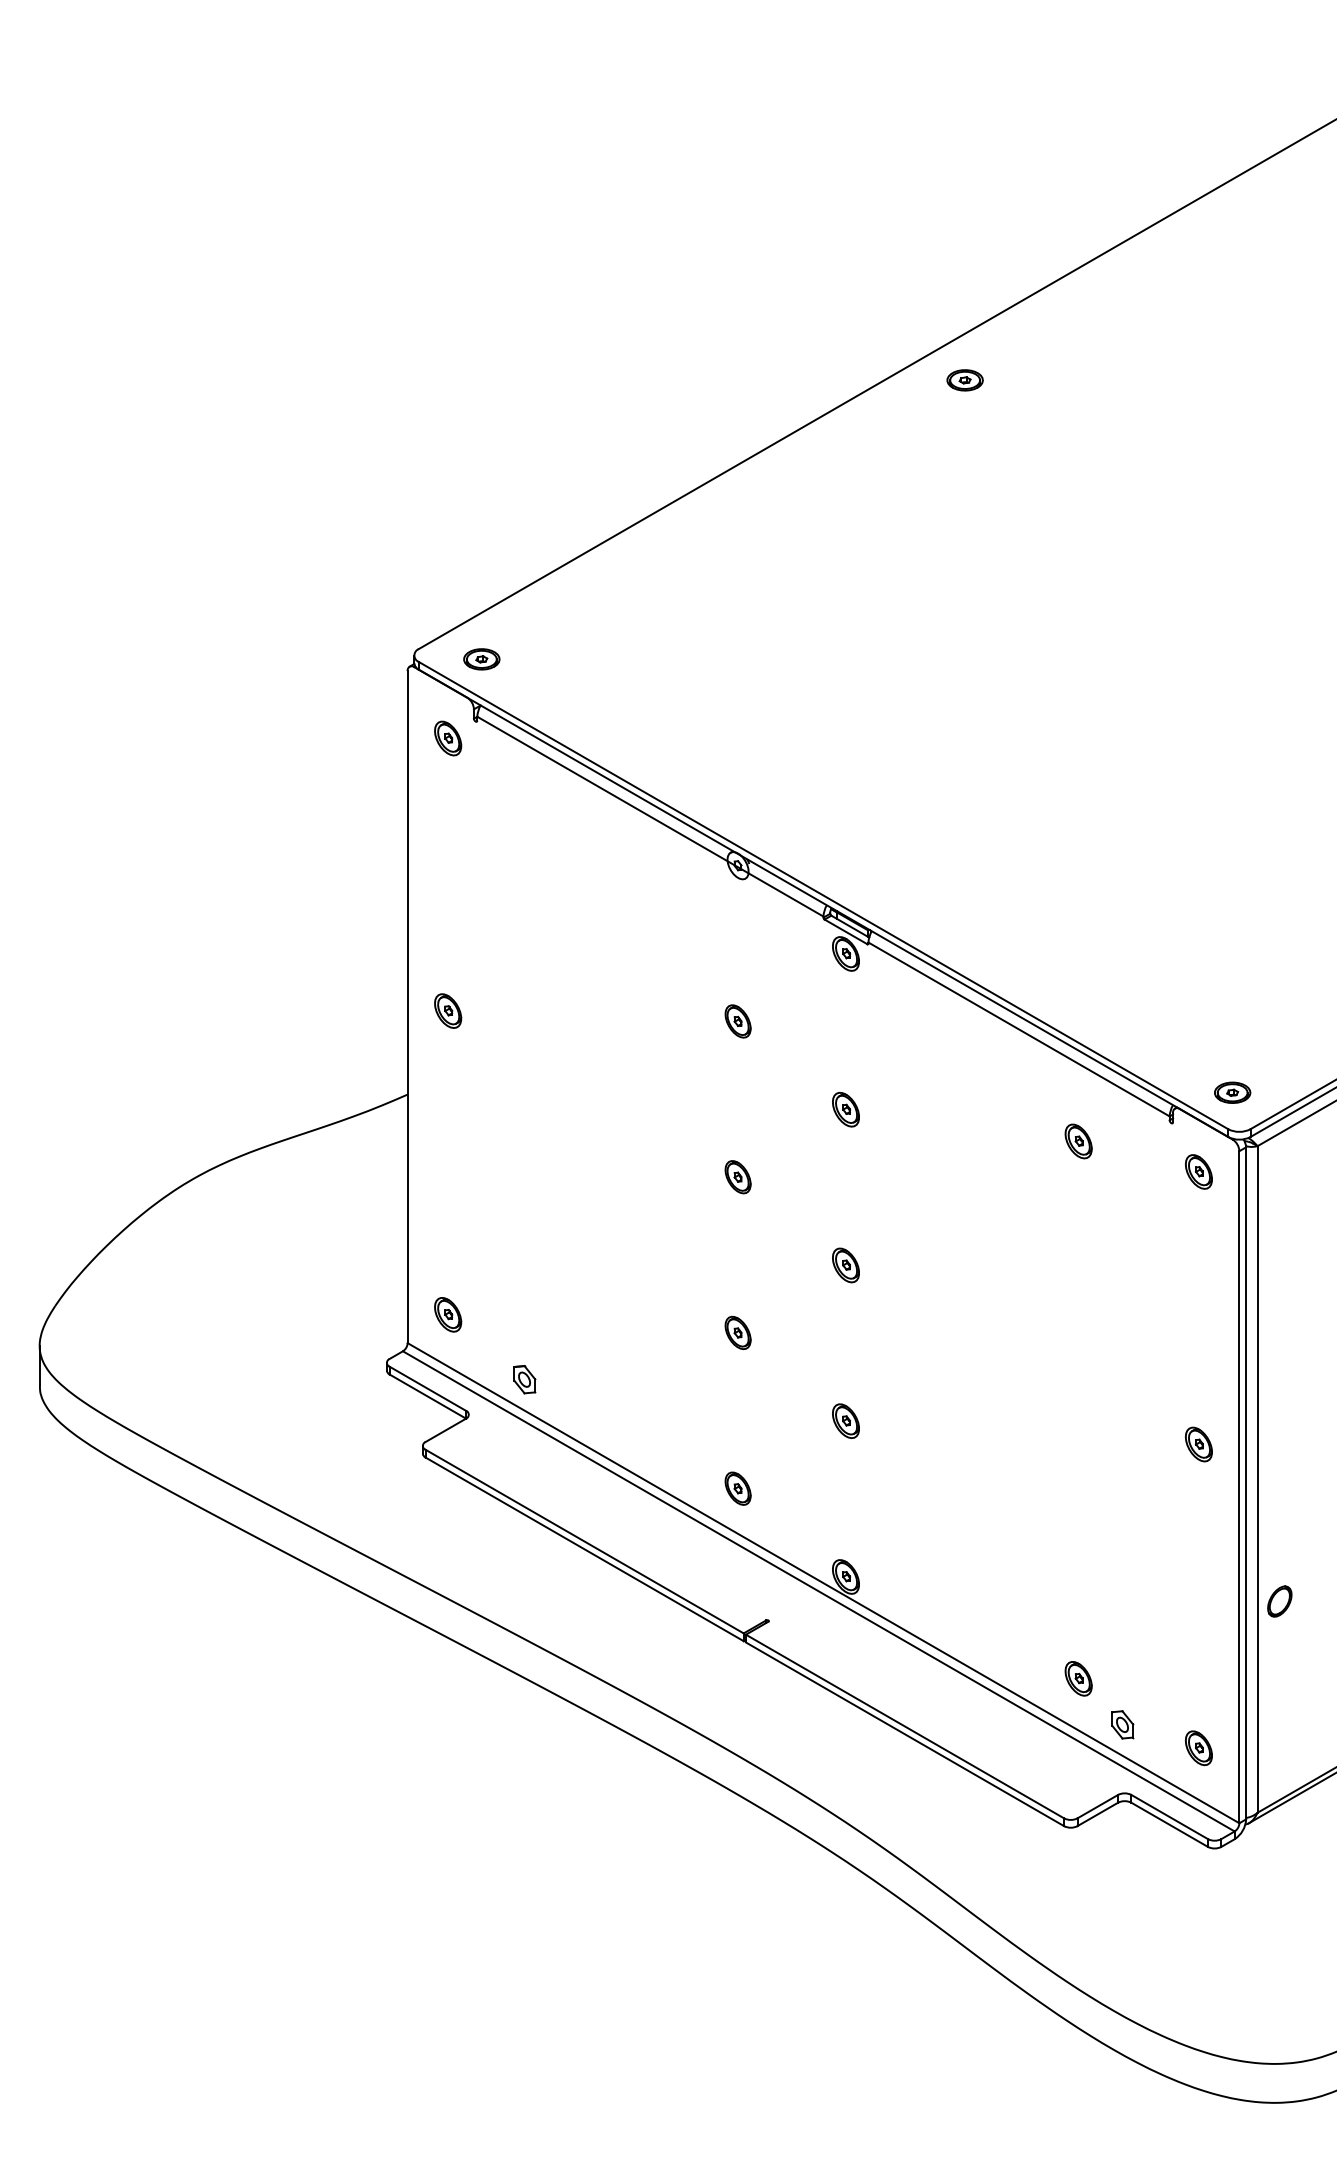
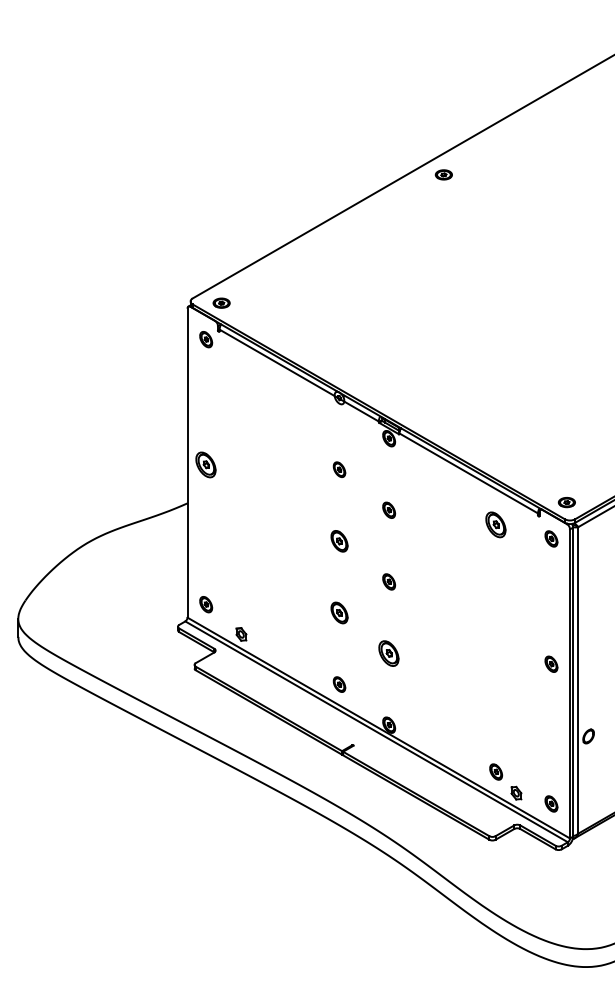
part: (448, 1010) -> (206, 464), size x1.6
part: (1079, 1140) -> (496, 524), size x1.6
part: (738, 1177) -> (339, 541), size x1.4
part: (738, 1331) -> (339, 612), size x1.4
part: (846, 1421) -> (389, 653), size x1.6

